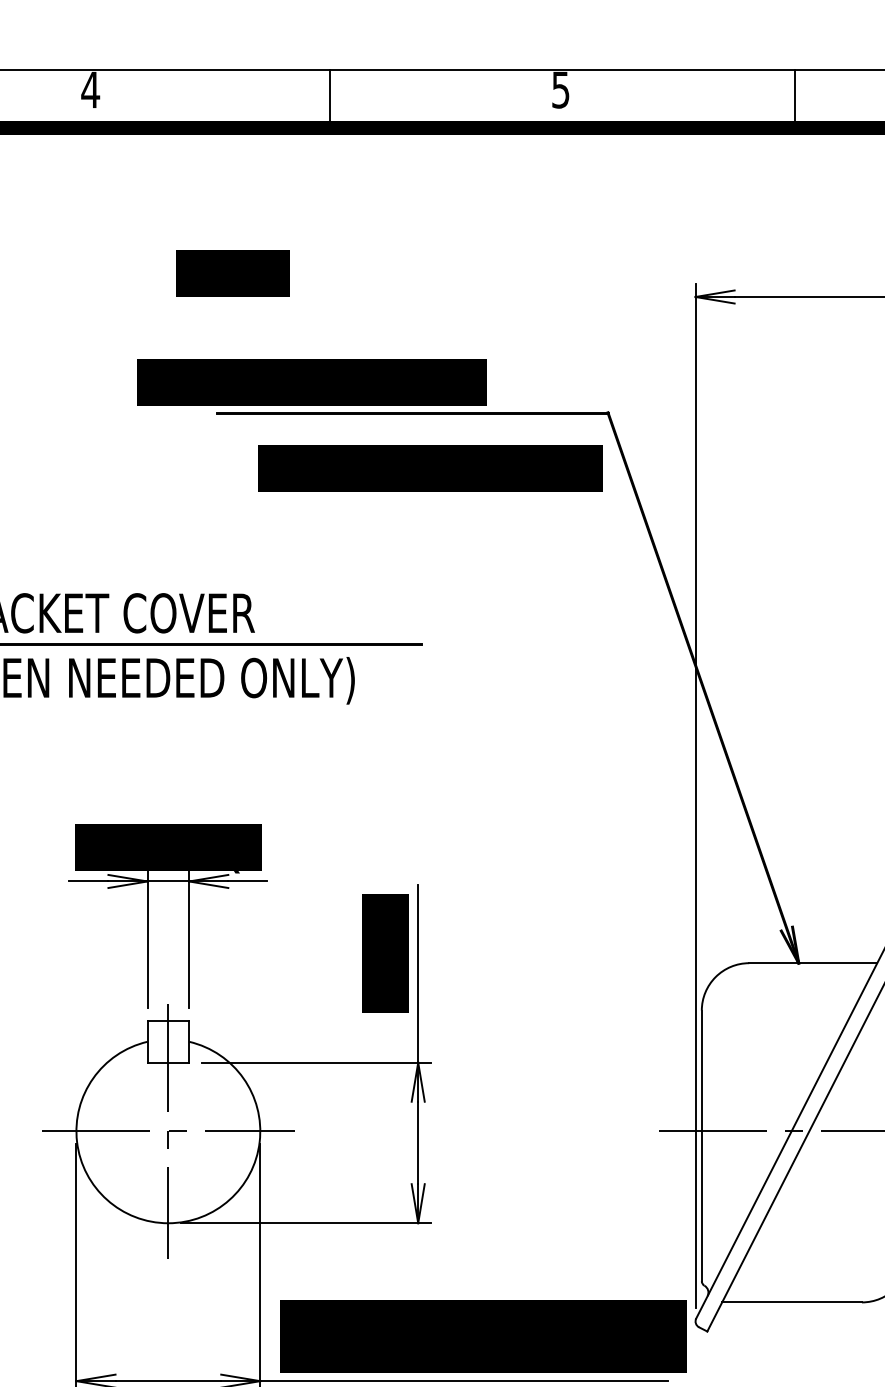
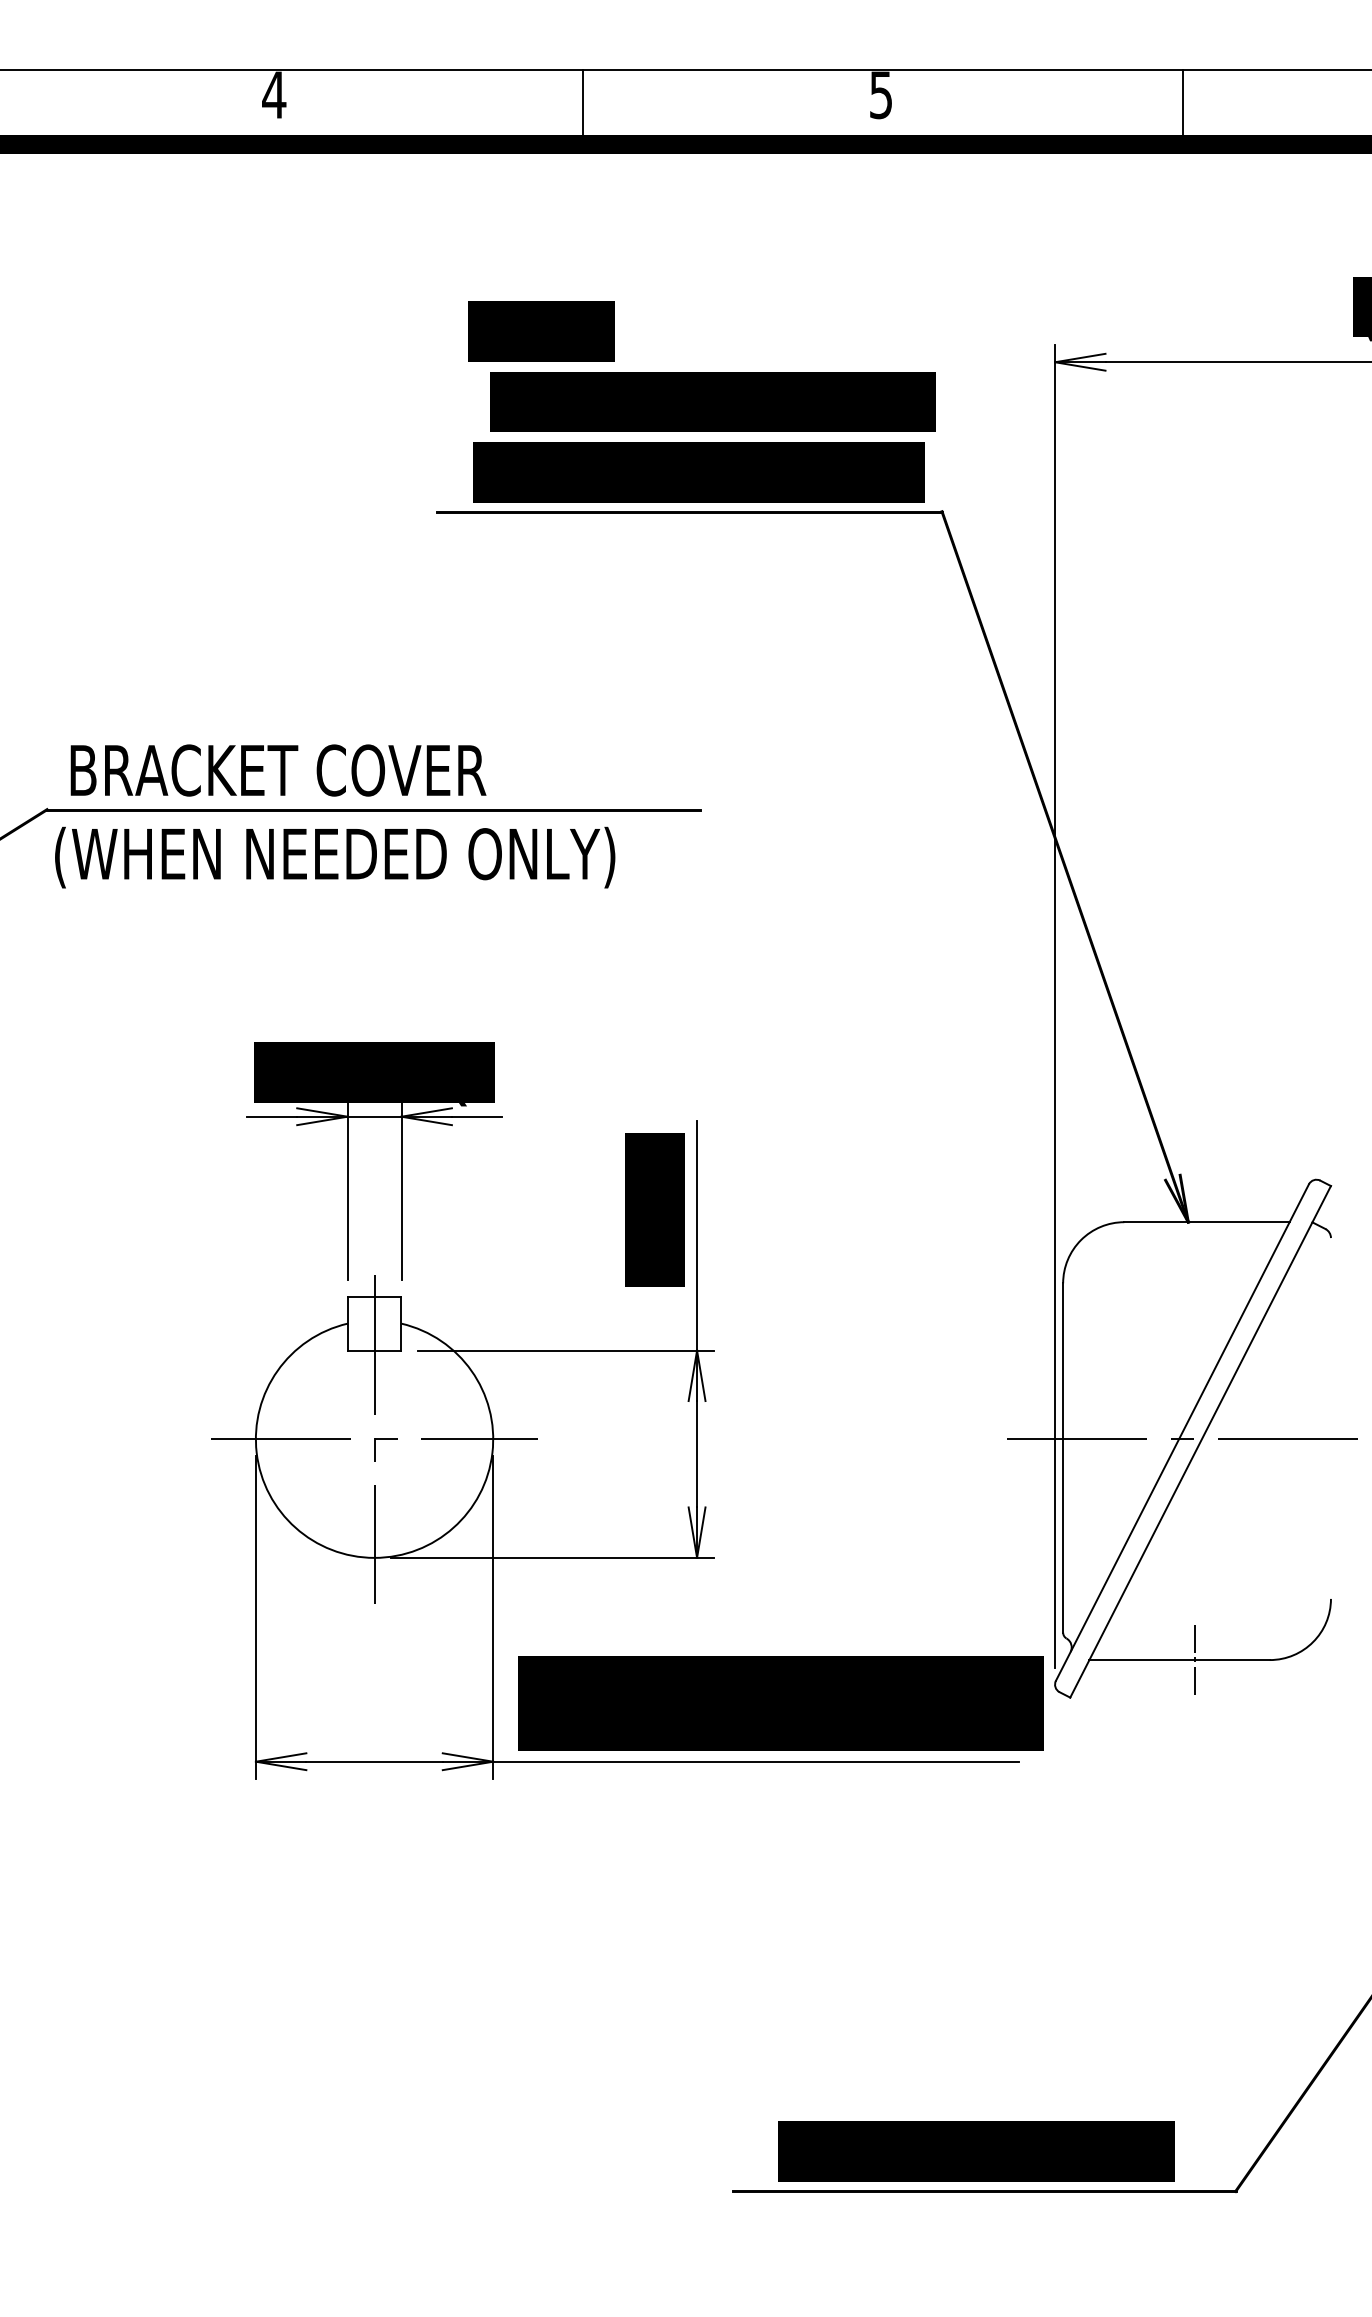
text: (232, 273) -> (541, 331), moved
text: (311, 382) -> (698, 472), moved
text: (430, 468) -> (712, 401), moved
line: (803, 1301) -> (1194, 1659), added

